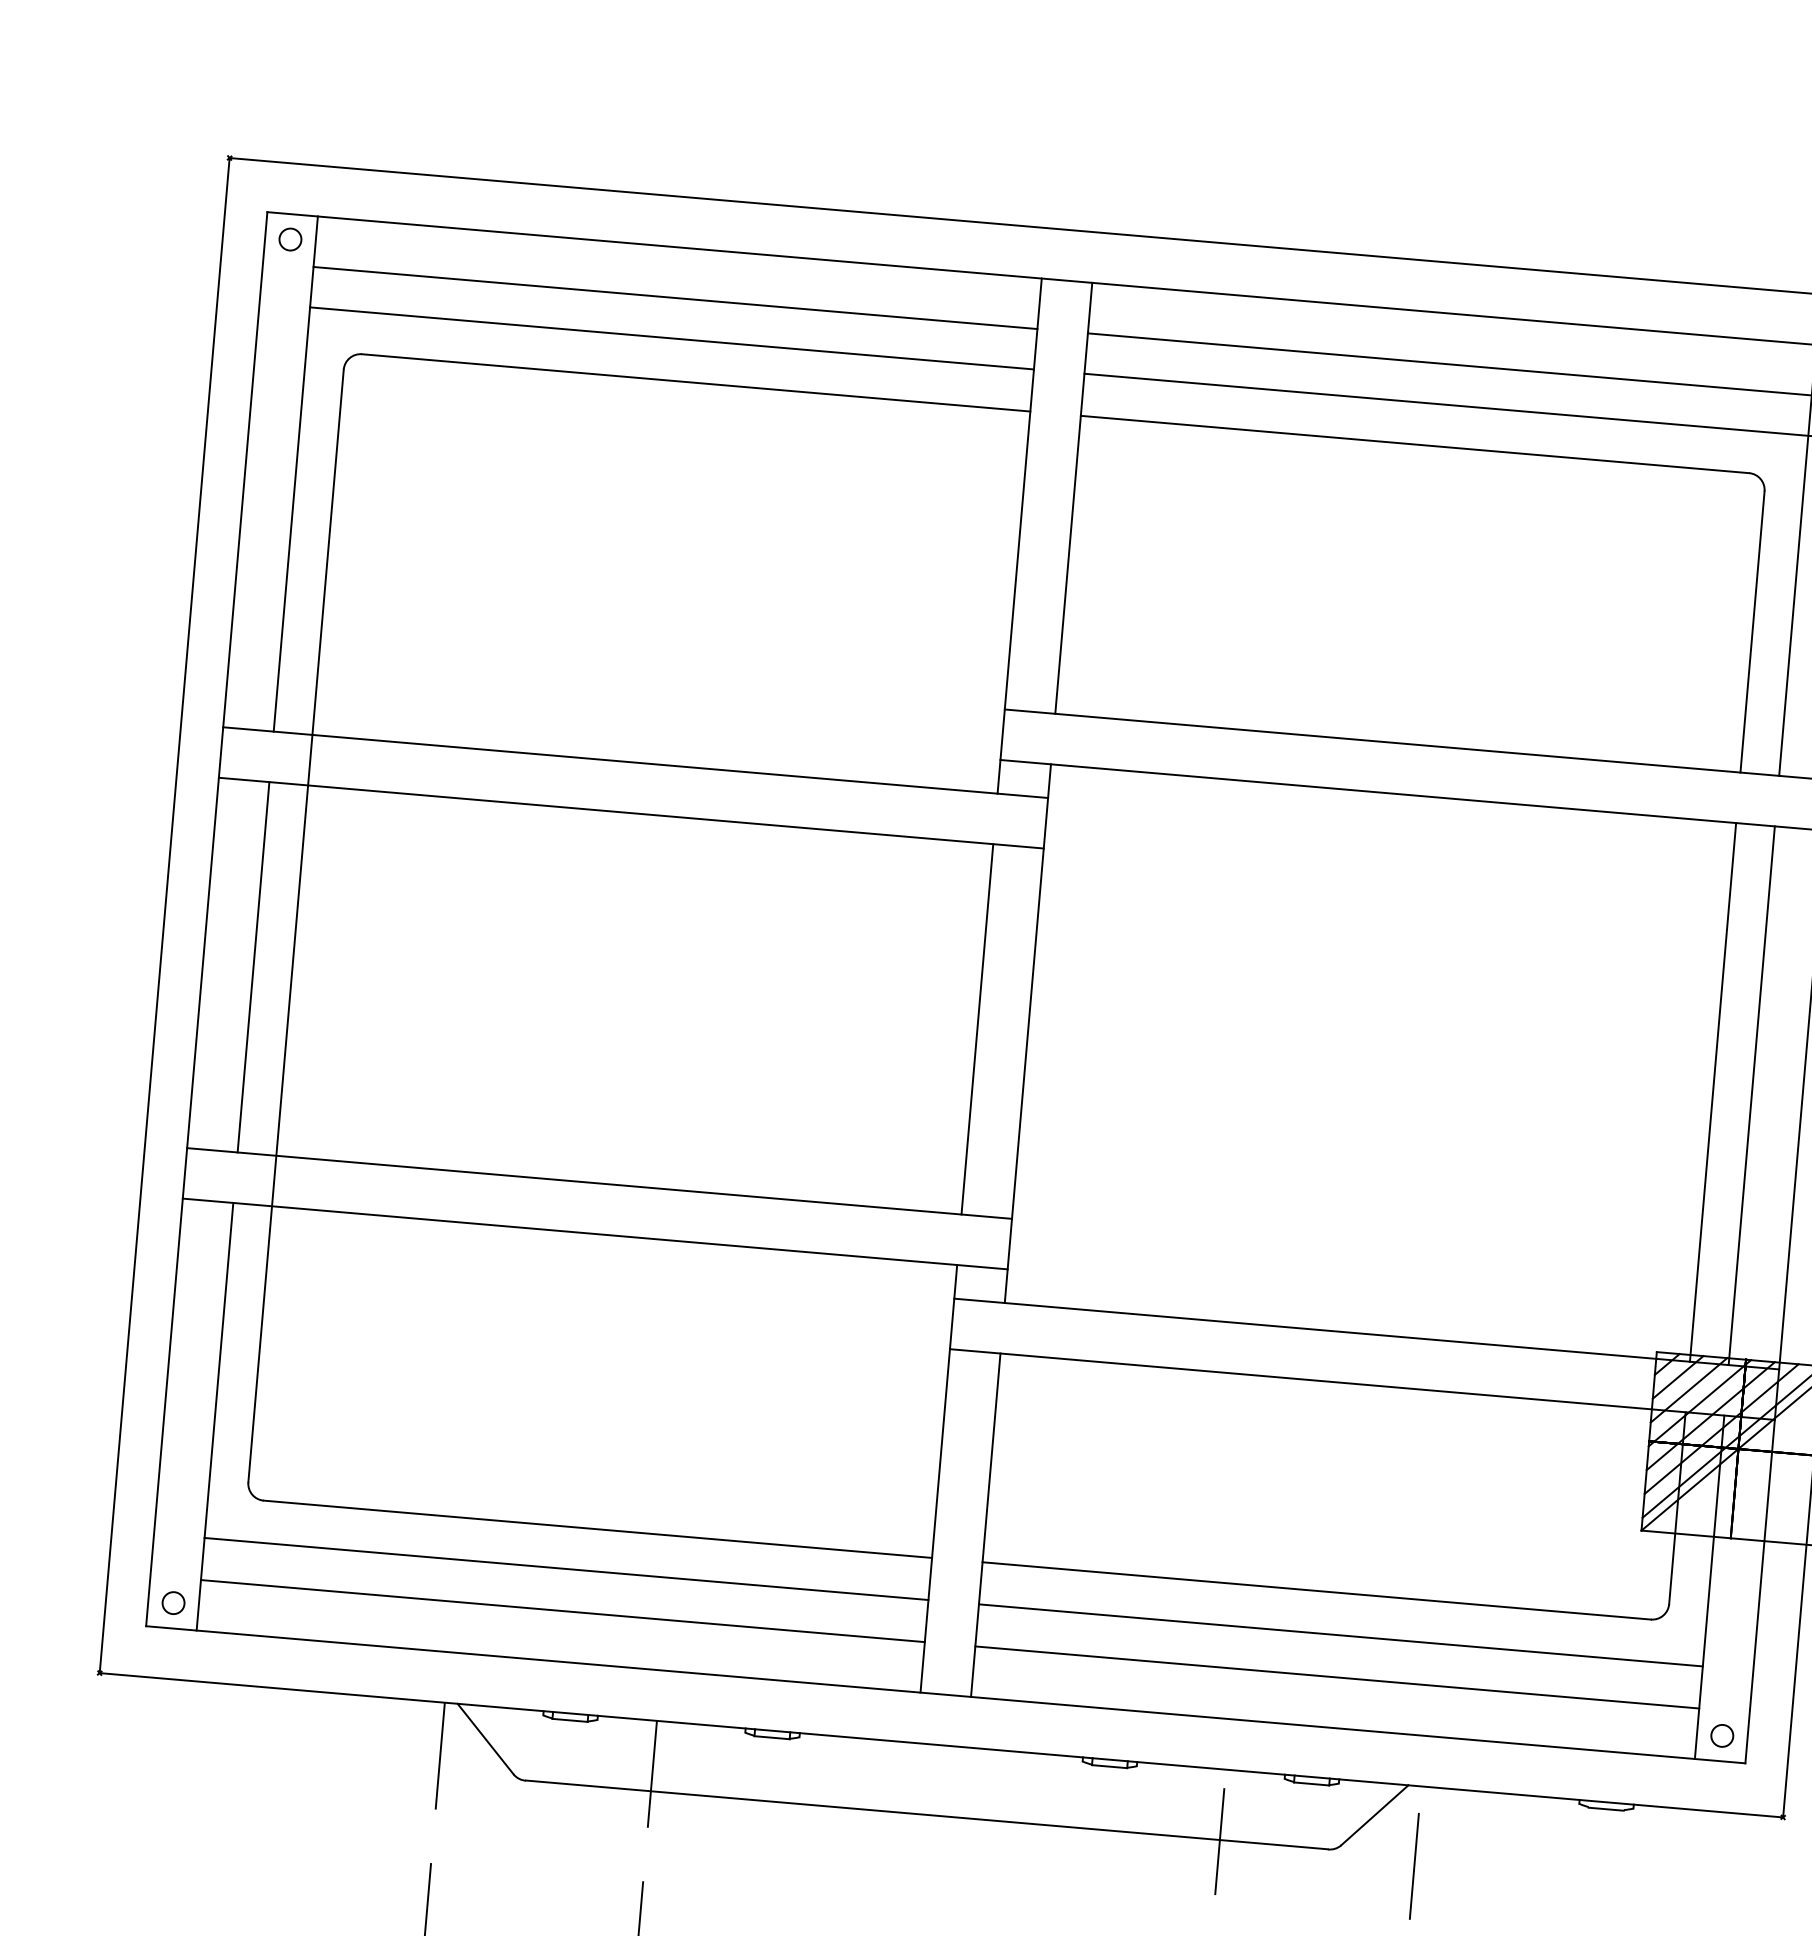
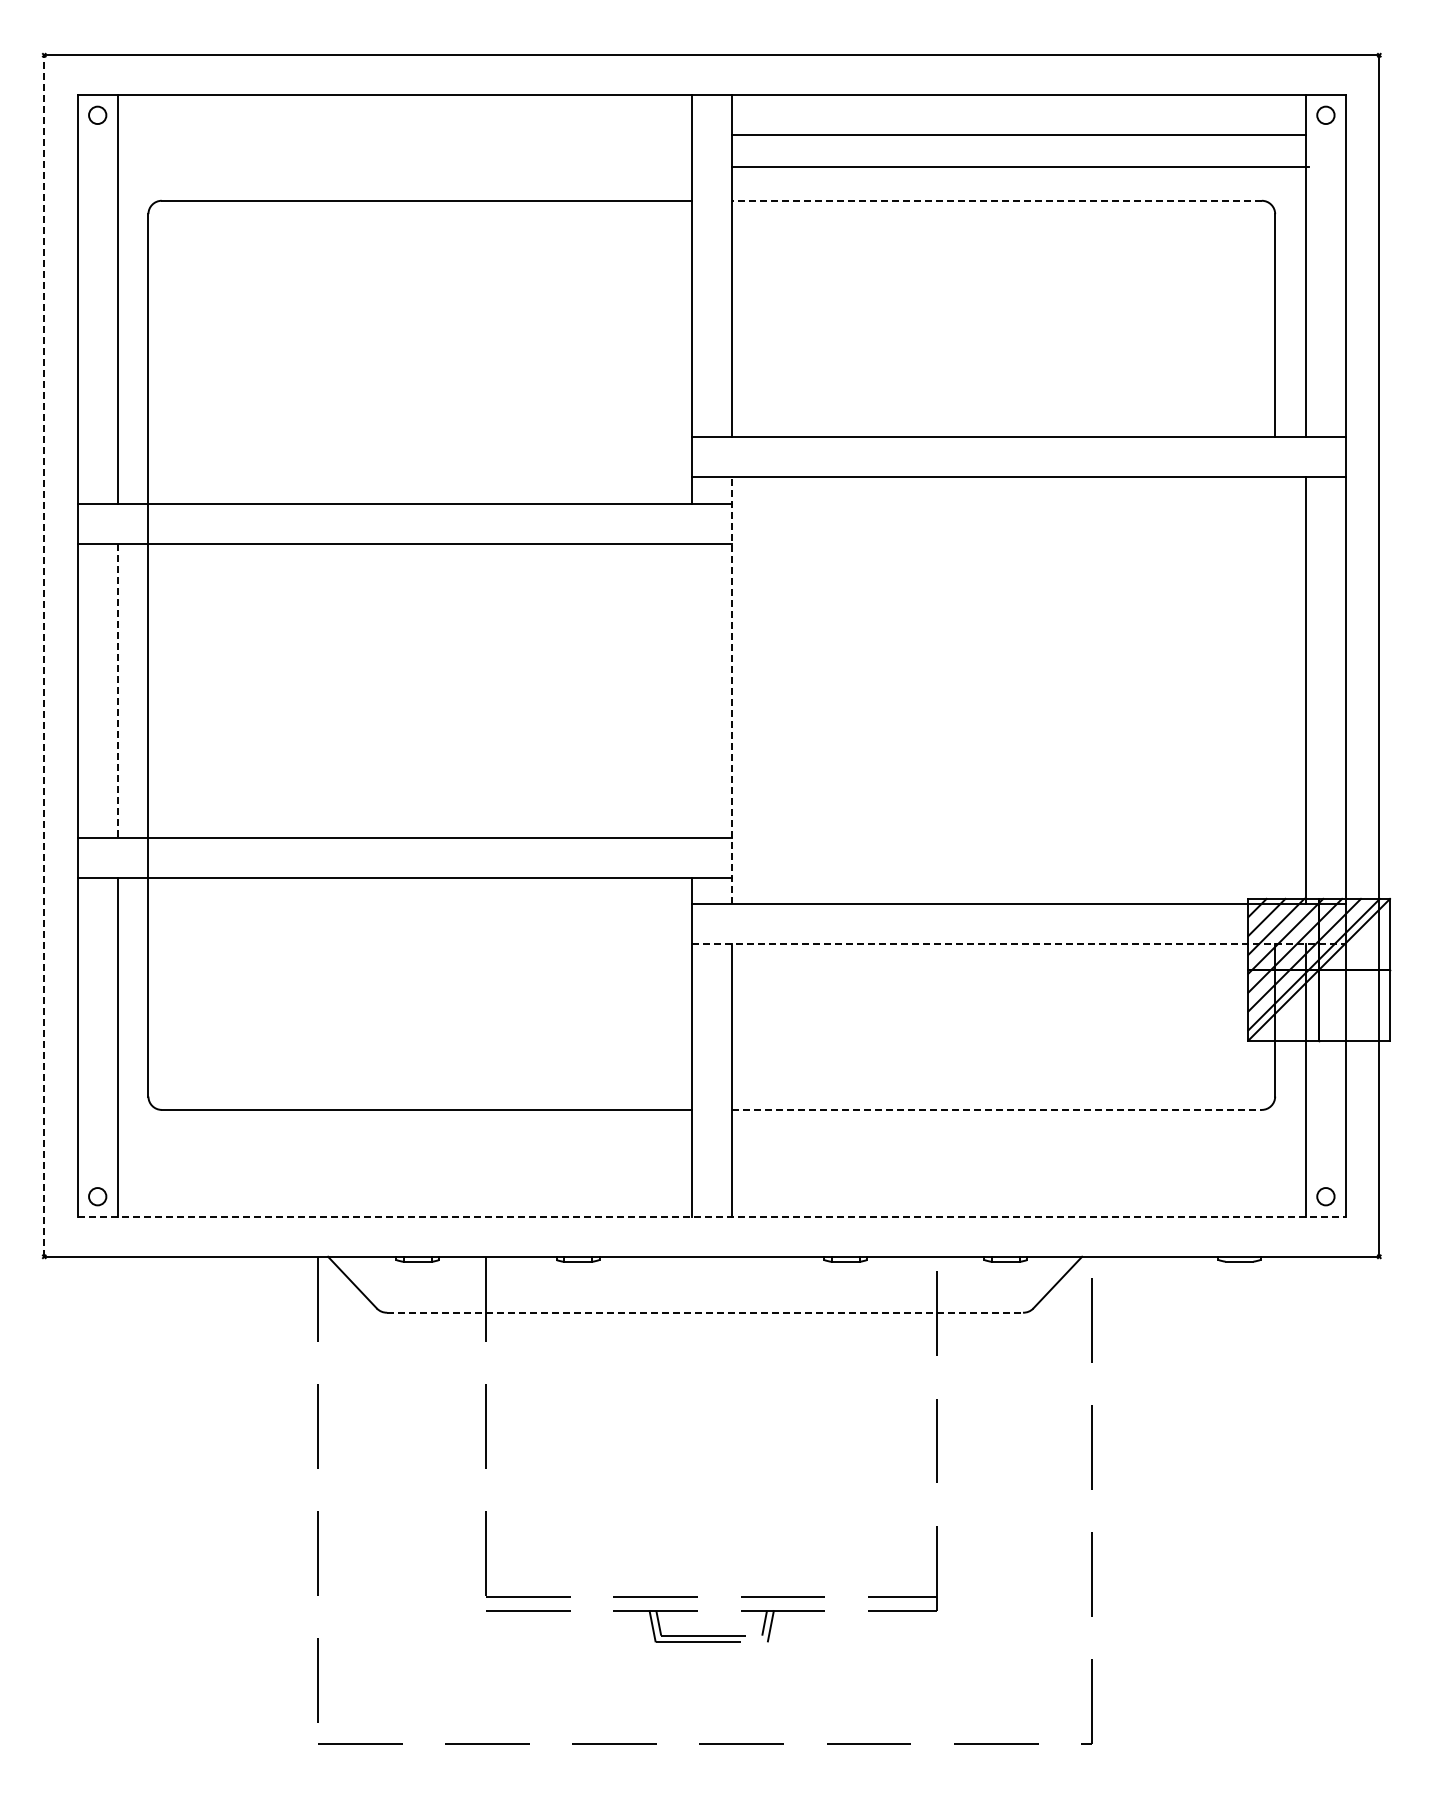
line: (675, 298) -> (404, 135), removed
line: (671, 338) -> (404, 167), removed
line: (1414, 444) -> (996, 200), solid -> dashed
line: (164, 916) -> (44, 656), solid -> dashed
line: (253, 966) -> (117, 690), solid -> dashed
line: (977, 1029) -> (691, 690), removed
line: (1027, 1033) -> (731, 690), solid -> dashed
line: (1713, 1092) -> (1275, 690), removed
line: (1363, 1384) -> (1019, 944), solid -> dashed
line: (566, 1569) -> (404, 1143), removed
line: (1316, 1590) -> (996, 1109), solid -> dashed
line: (562, 1610) -> (404, 1176), removed
line: (1340, 1635) -> (1018, 1143), removed
line: (1336, 1677) -> (1018, 1176), removed
line: (946, 1694) -> (712, 1216), solid -> dashed
line: (927, 1814) -> (705, 1312), solid -> dashed

